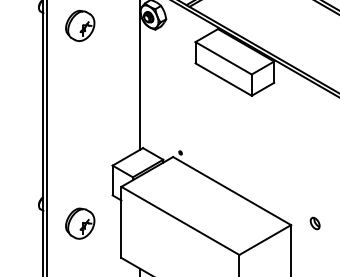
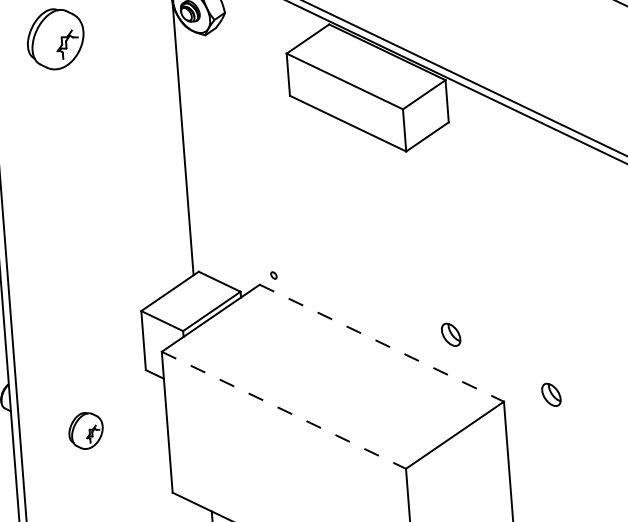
part: (266, 189) -> (449, 334), added
line: (232, 191) -> (382, 344), solid -> dashed
line: (180, 221) -> (284, 411), solid -> dashed
part: (80, 223) -> (86, 430), size x0.6

